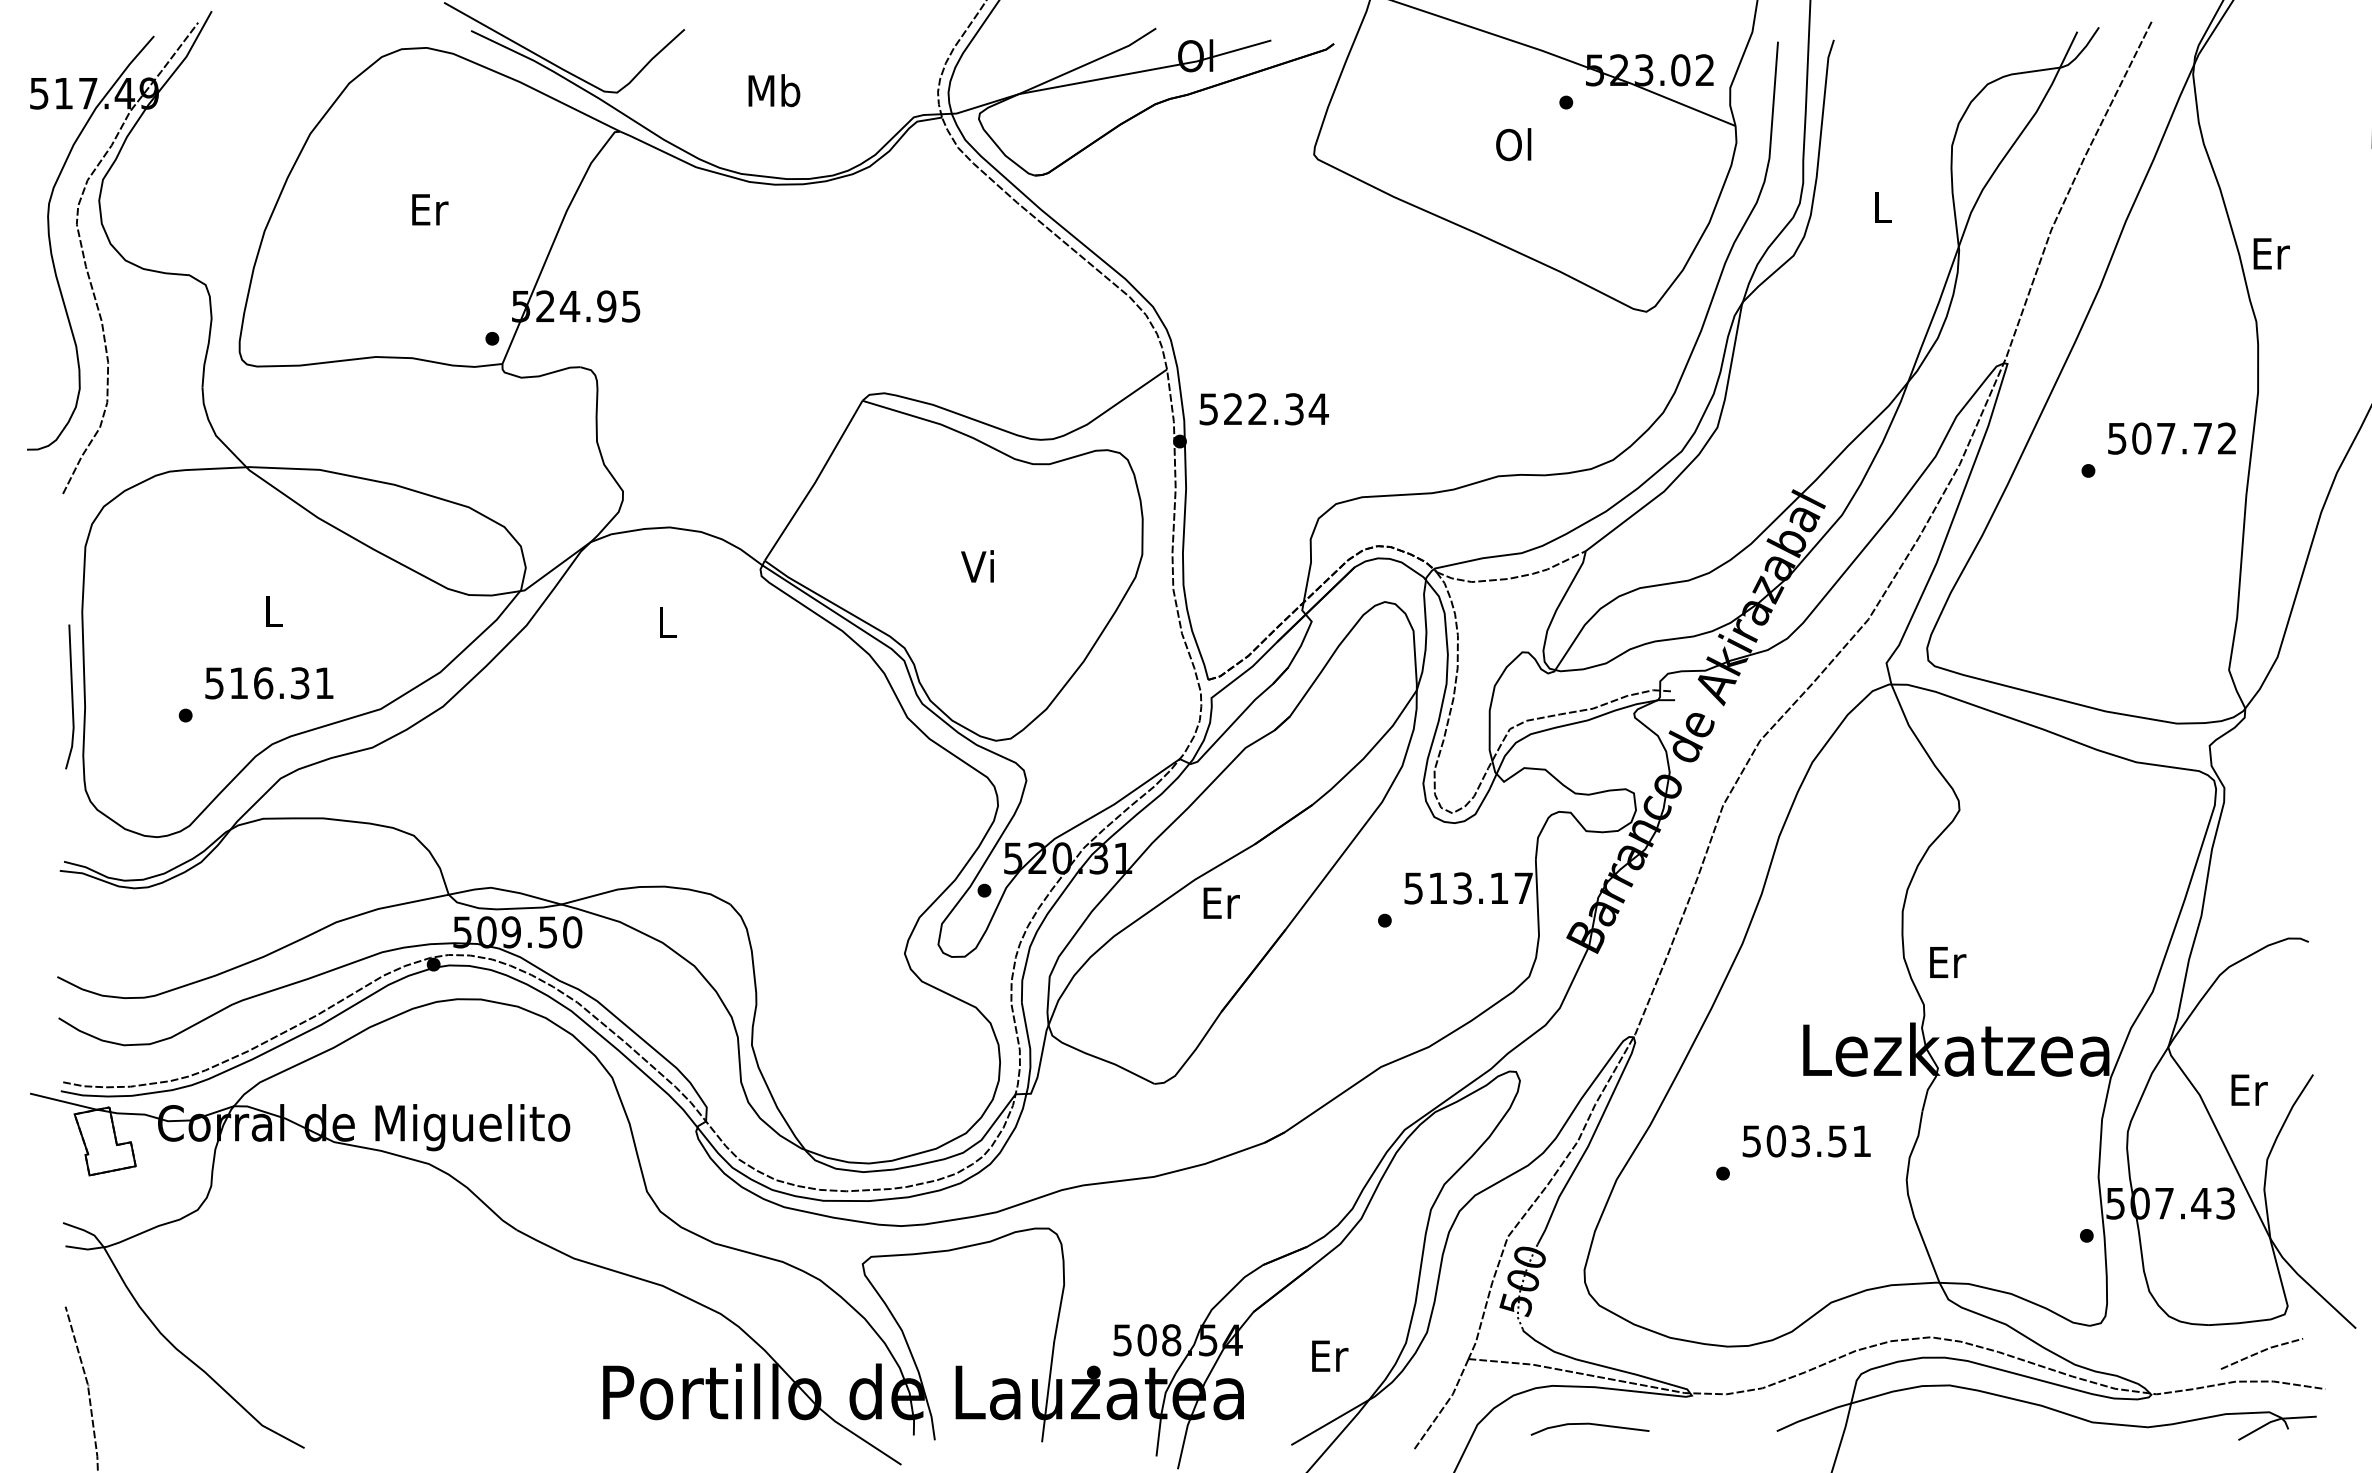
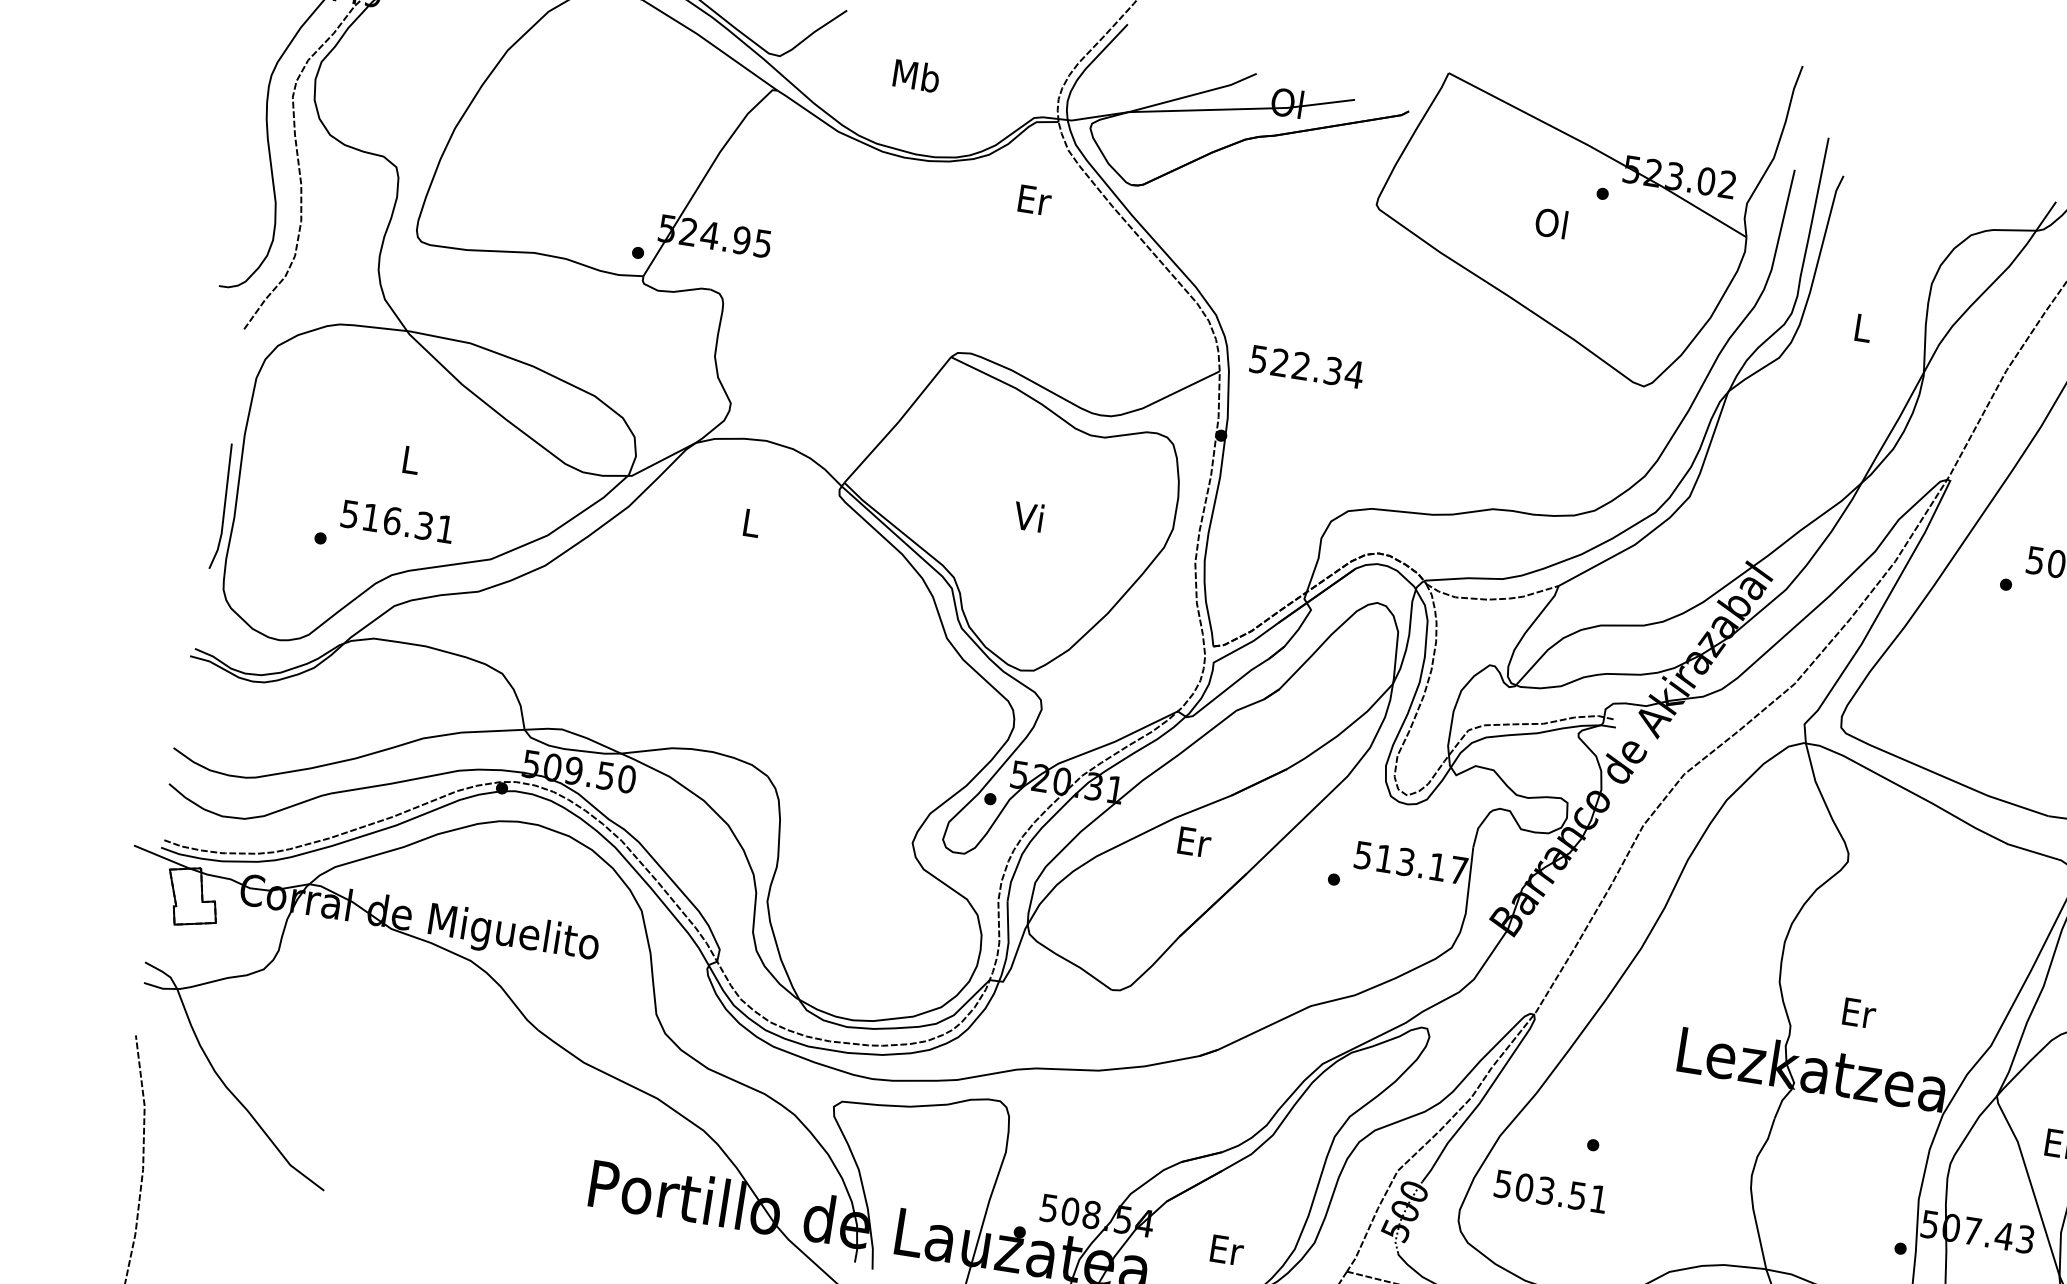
text: (430, 209) -> (1035, 200), moved
text: (1263, 409) -> (1306, 367), moved
text: (1948, 962) -> (1859, 1013), moved
text: (1806, 1141) -> (1550, 1191), moved

